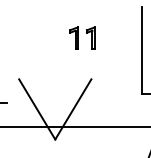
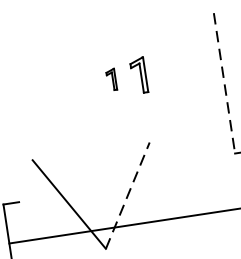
part: (73, 37) -> (110, 79), size x0.6
line: (141, 50) -> (223, 83), solid -> dashed
line: (73, 109) -> (128, 195), solid -> dashed

